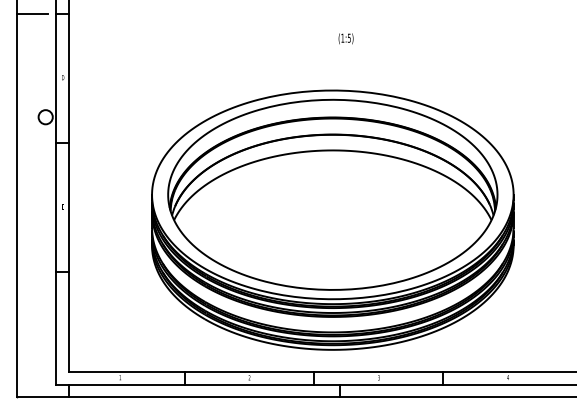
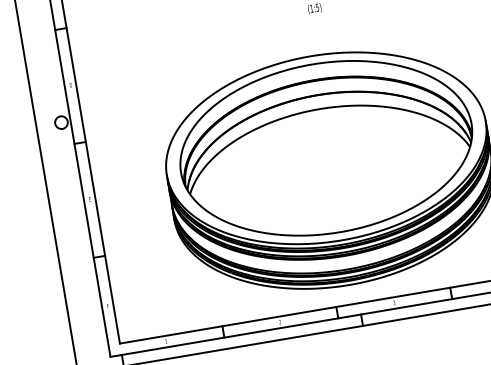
line: (32, 13) -> (34, 33), removed

